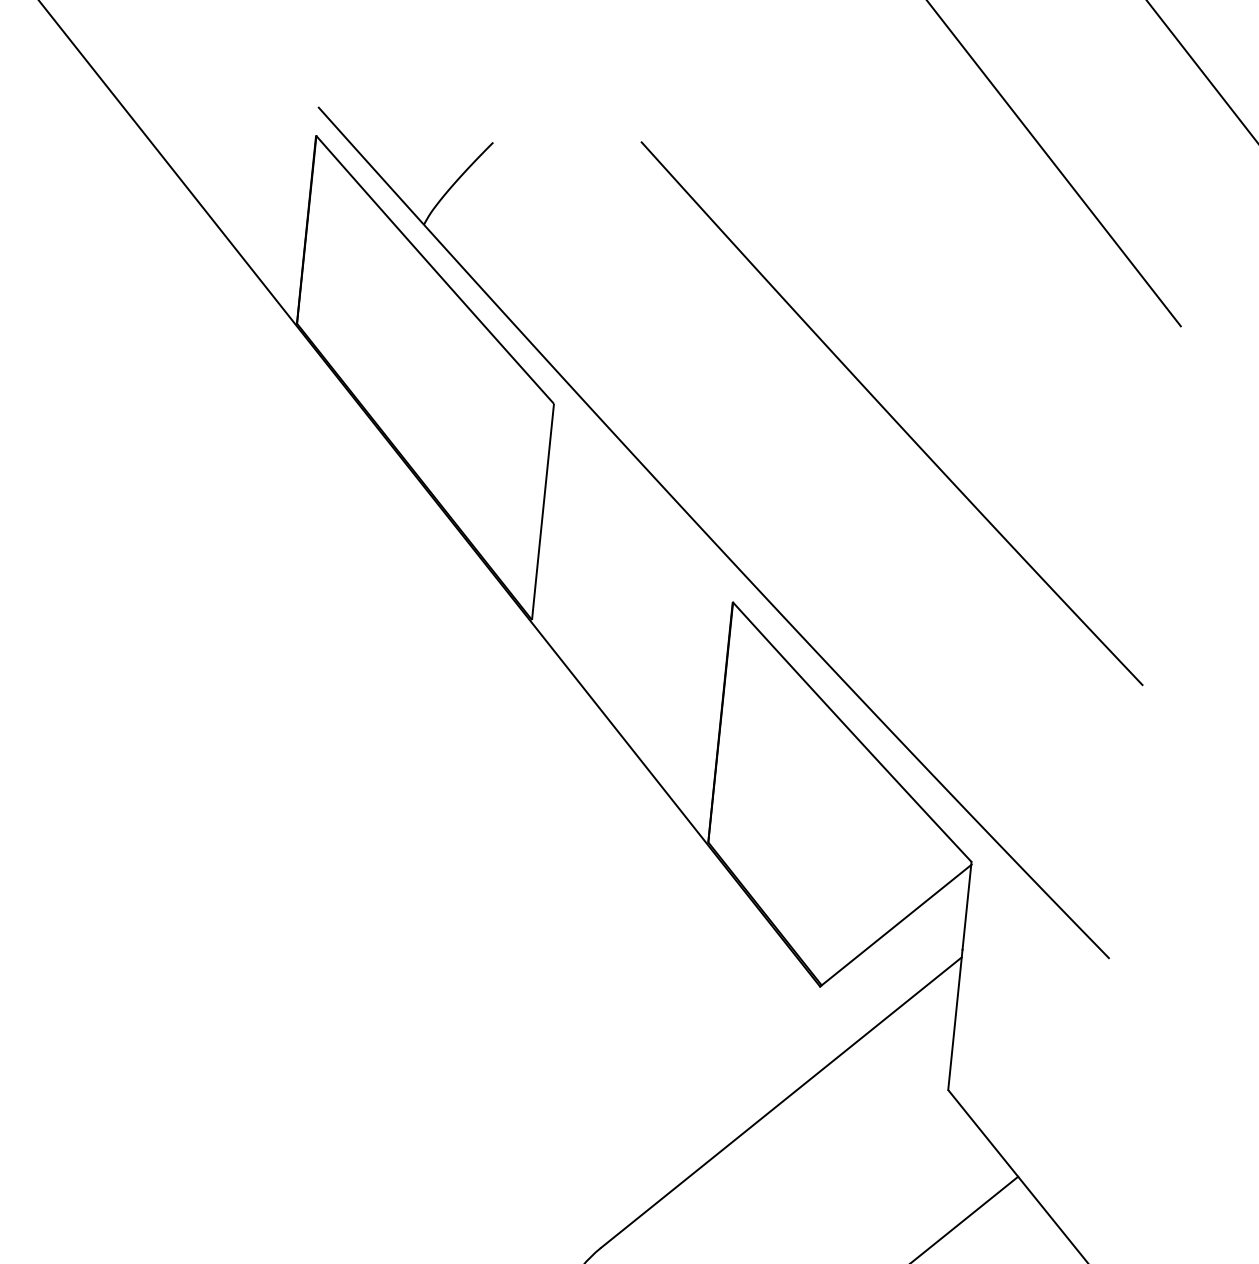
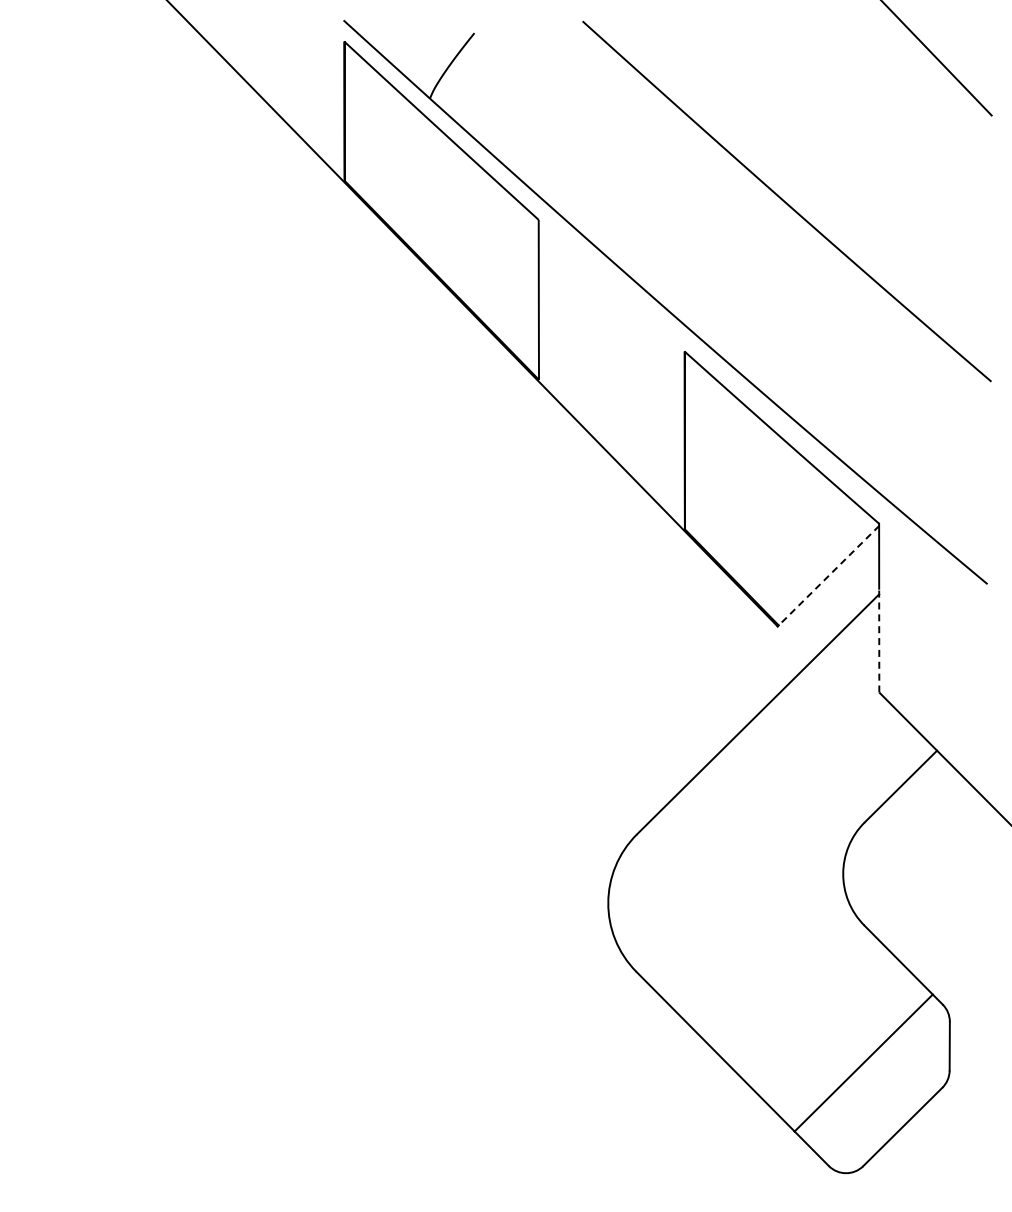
line: (897, 924) -> (829, 575), solid -> dashed
line: (955, 1019) -> (879, 640), solid -> dashed

